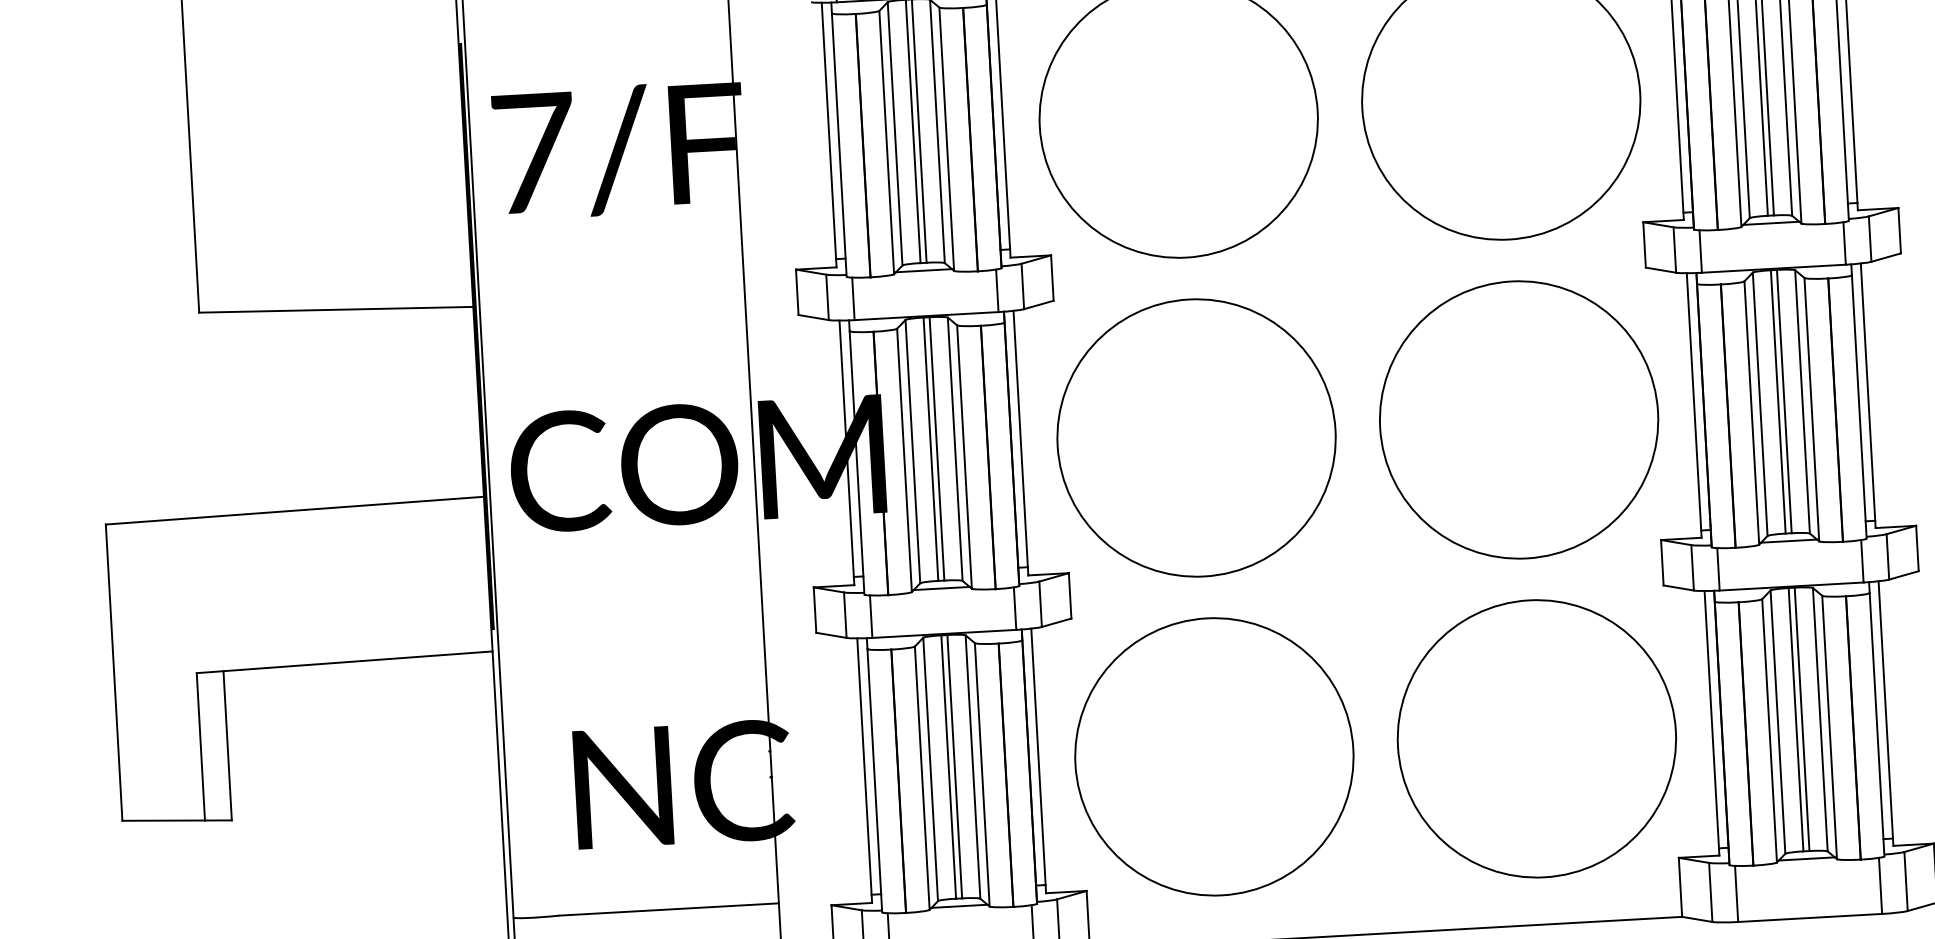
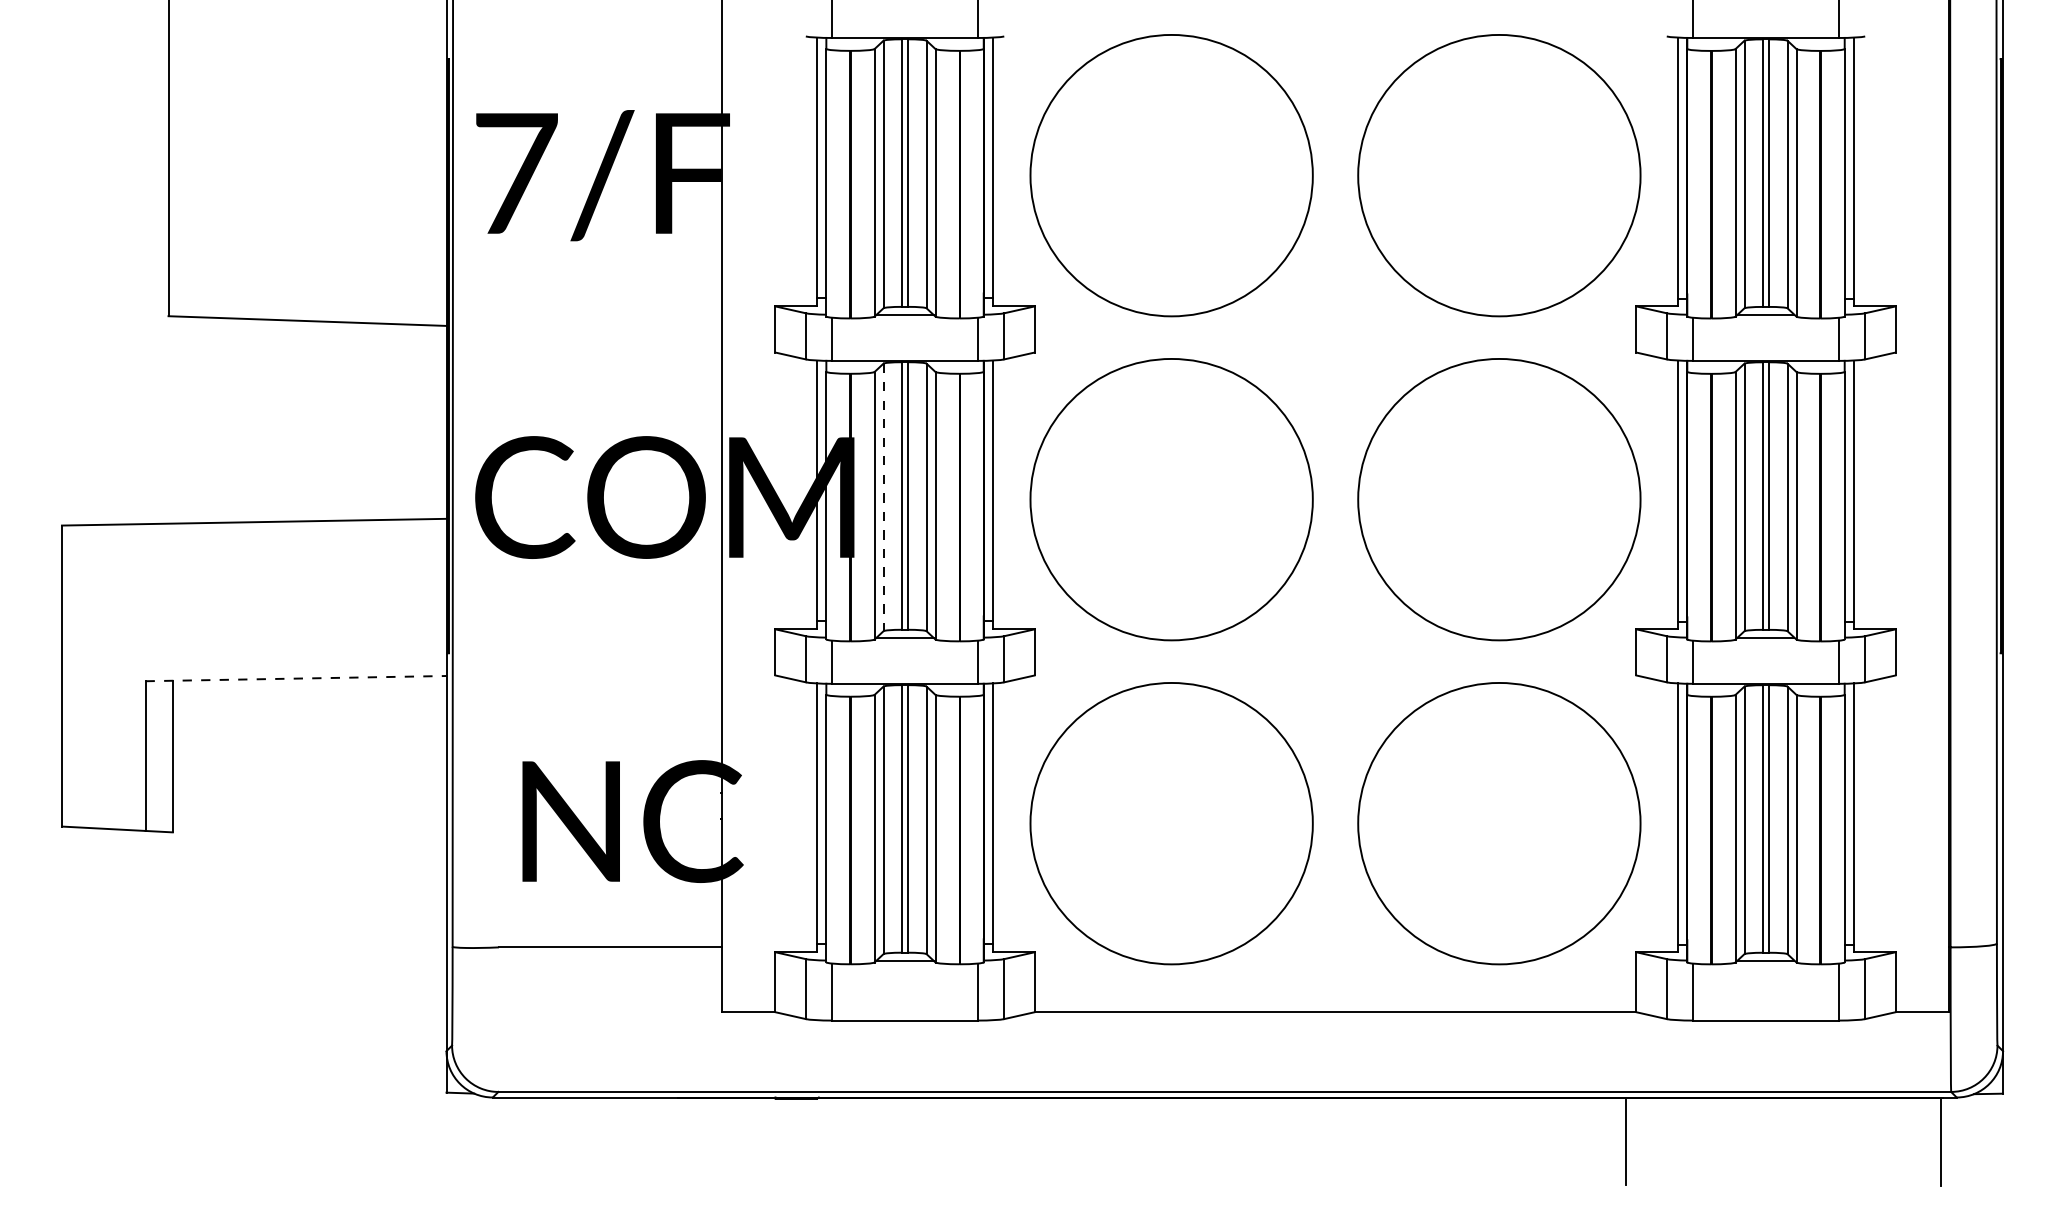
line: (912, 451) -> (883, 497), solid -> dashed
line: (345, 662) -> (296, 678), solid -> dashed

